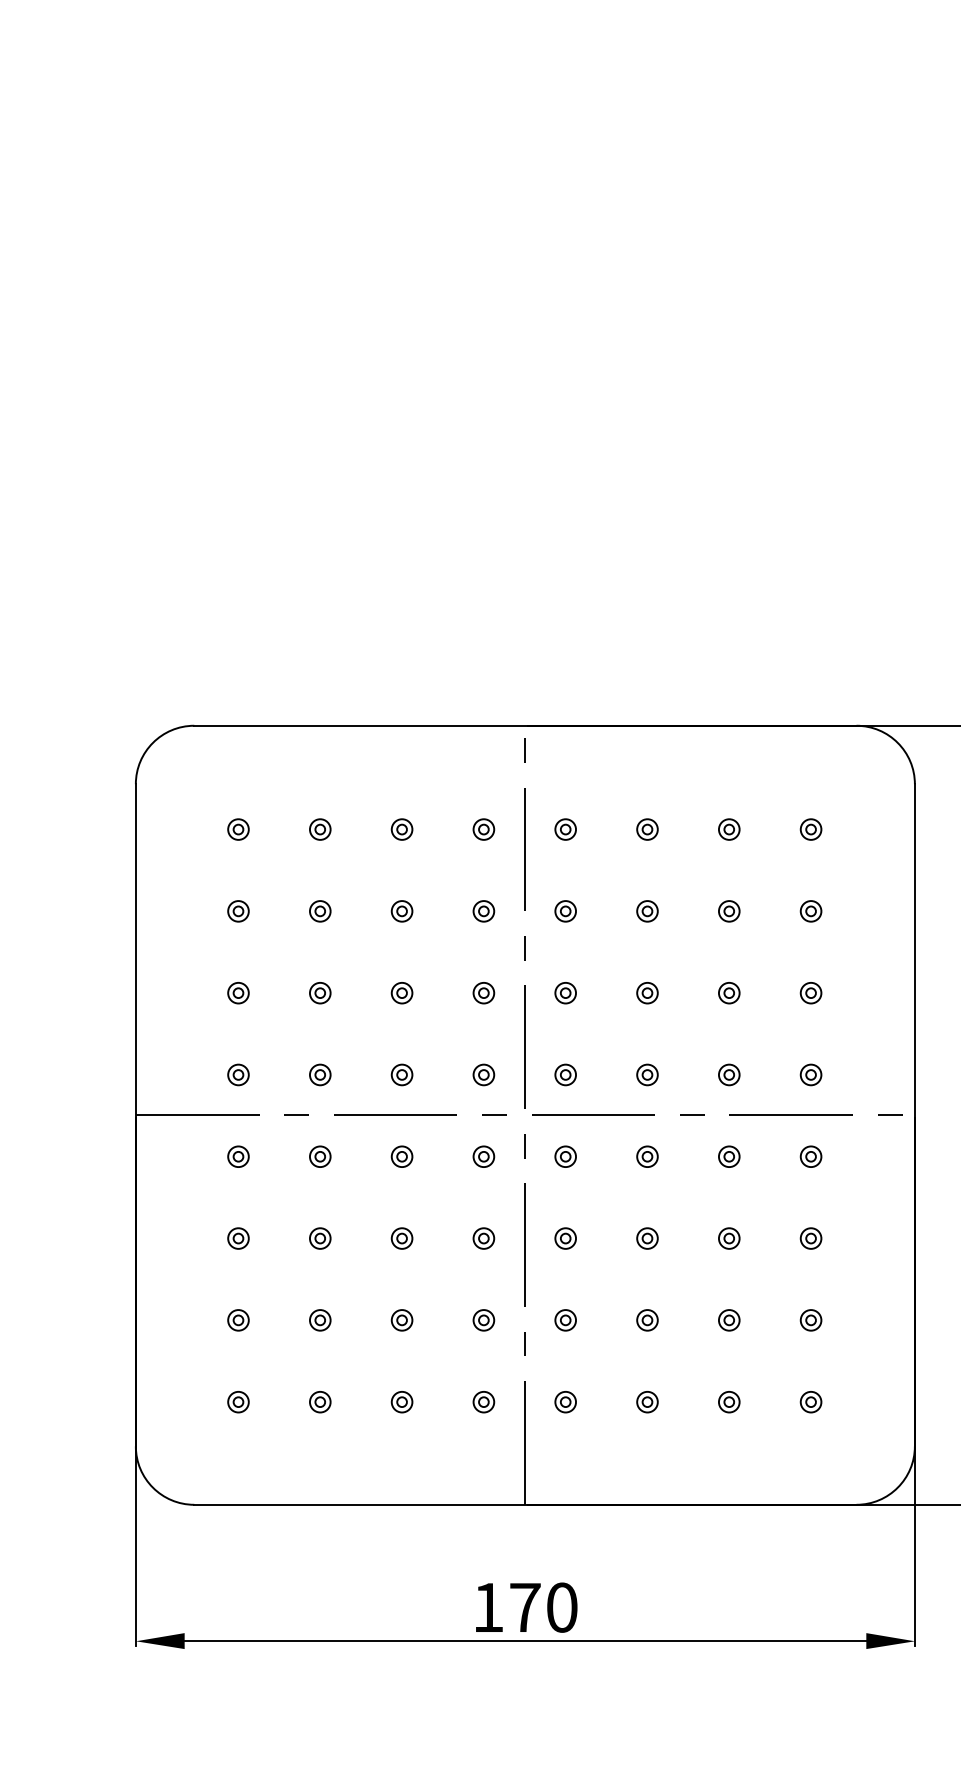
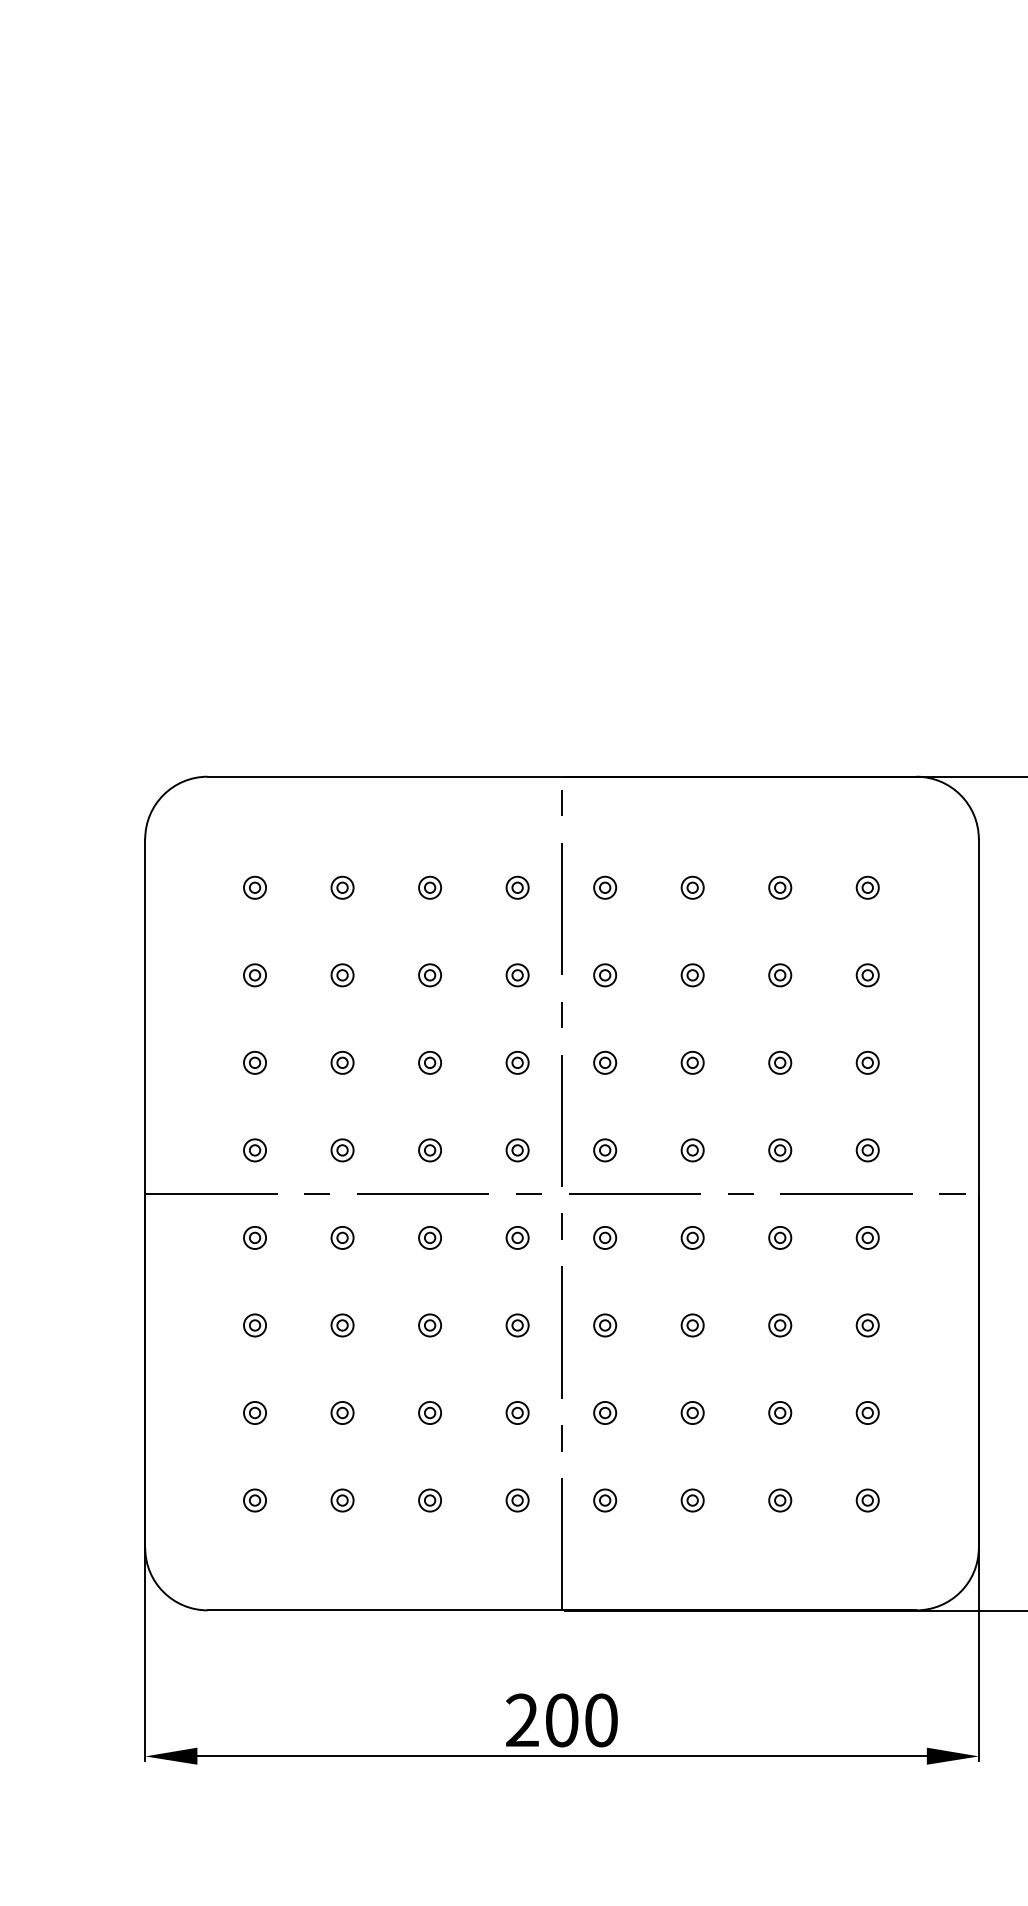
text: (506, 1607) -> (541, 1720), 170 -> 200

